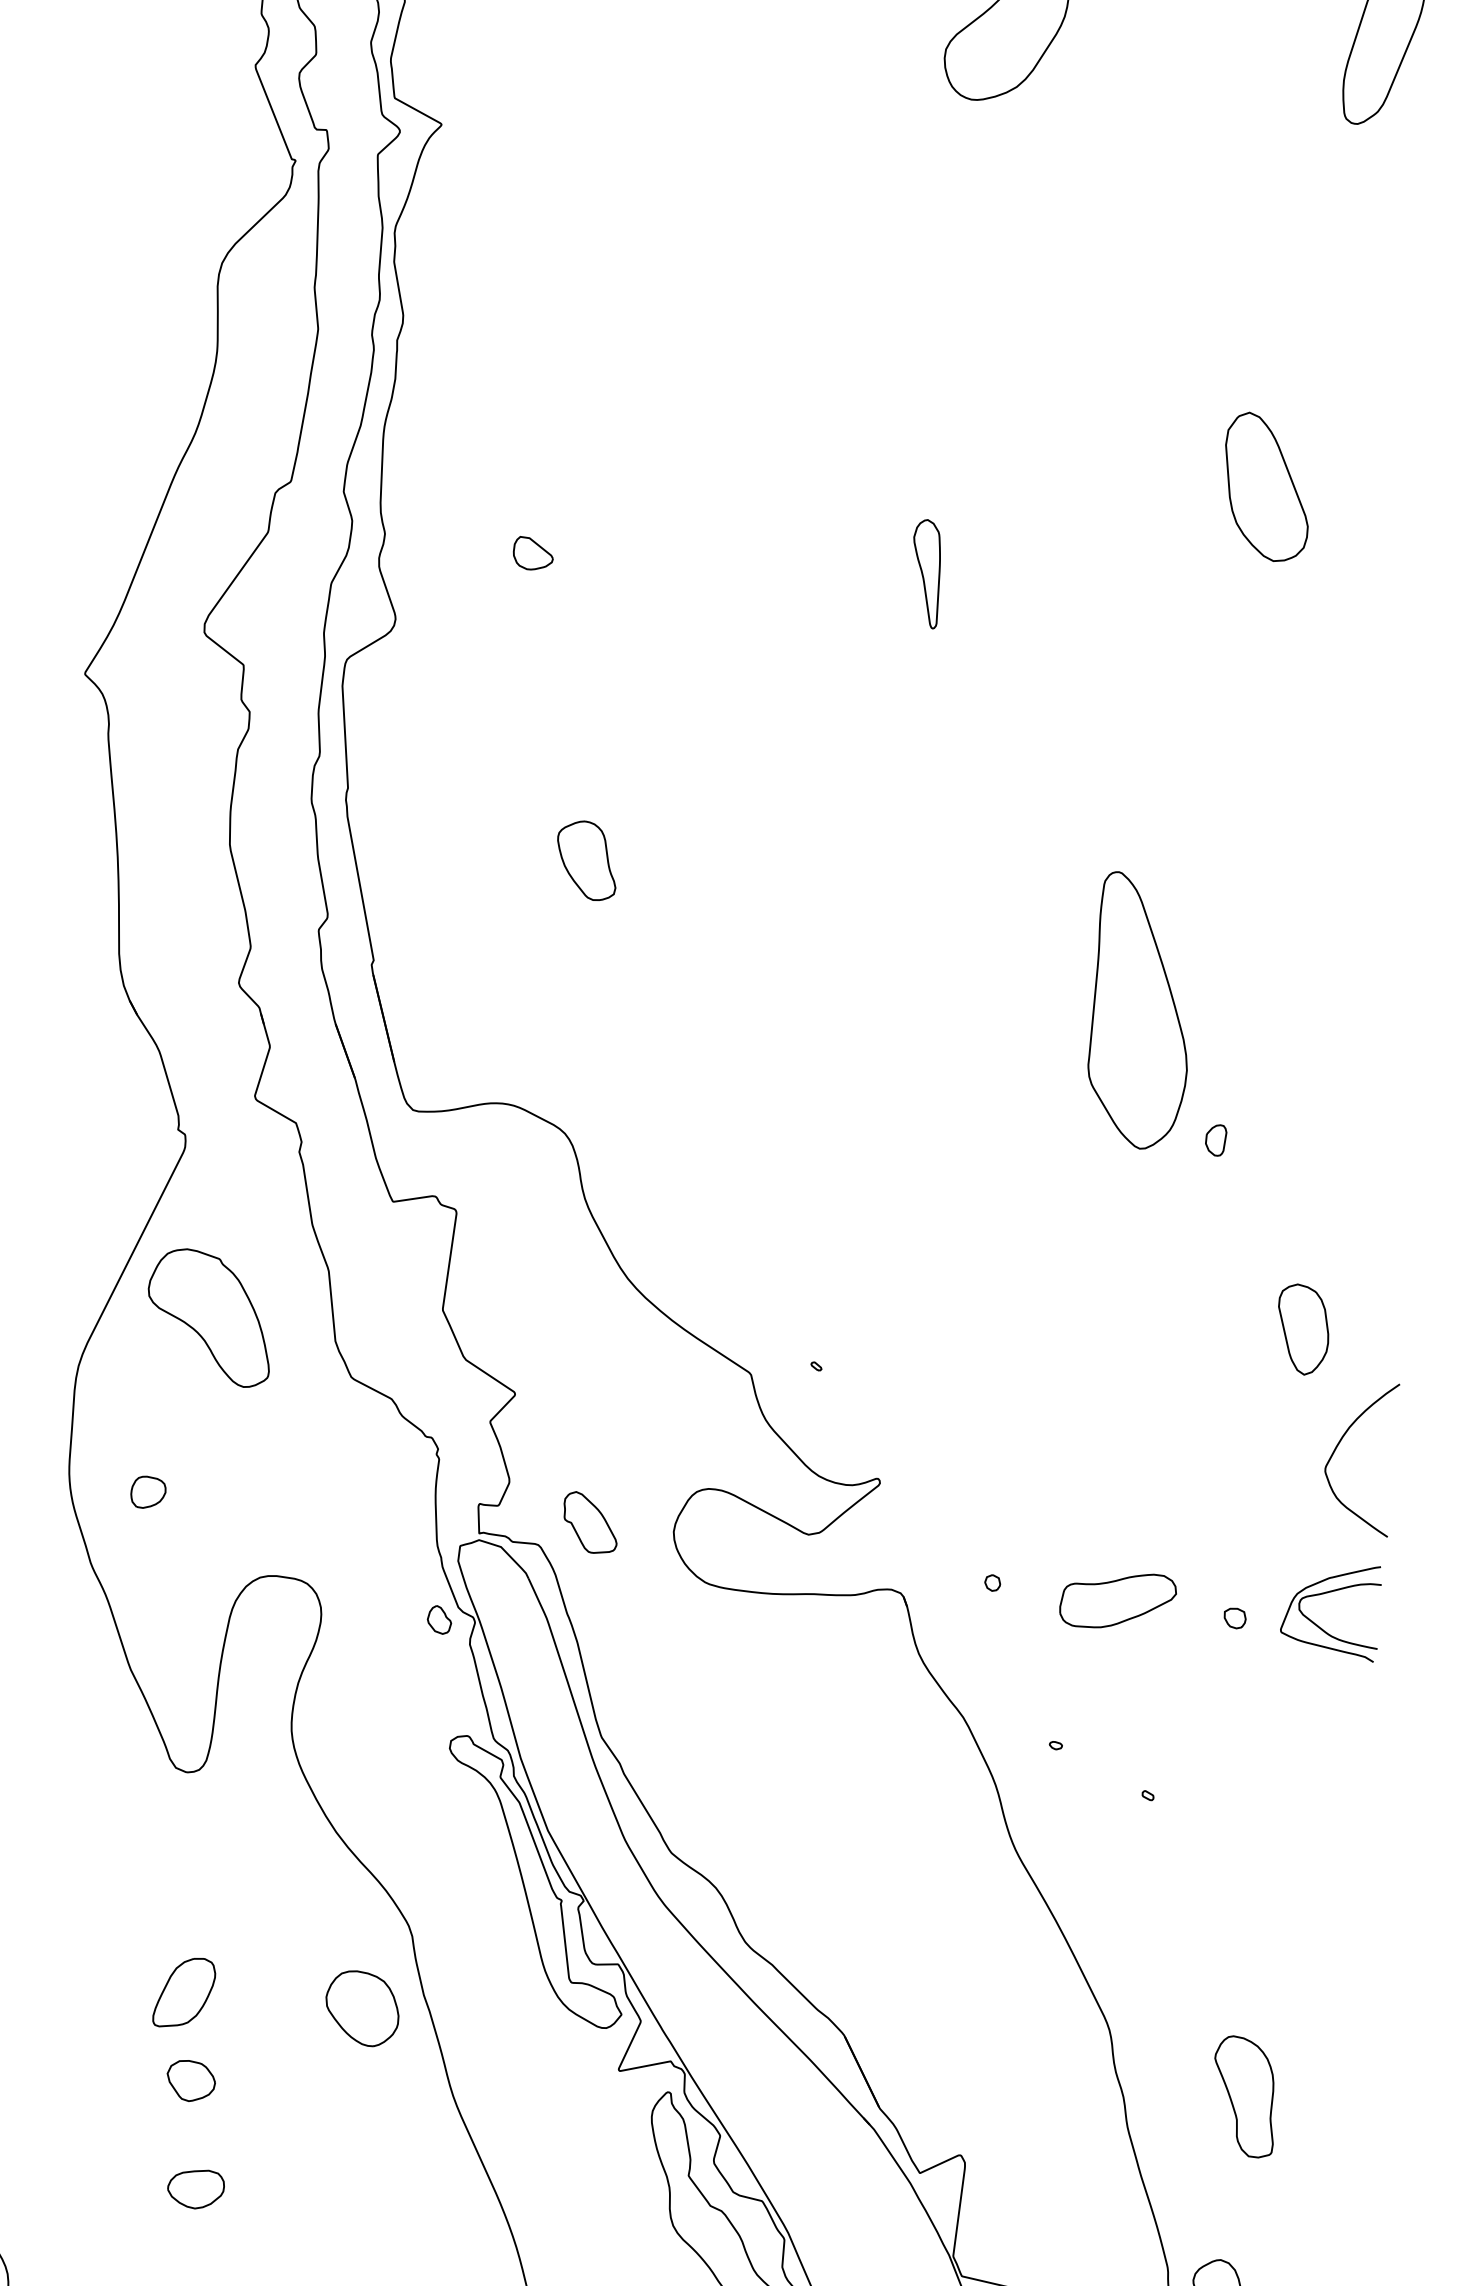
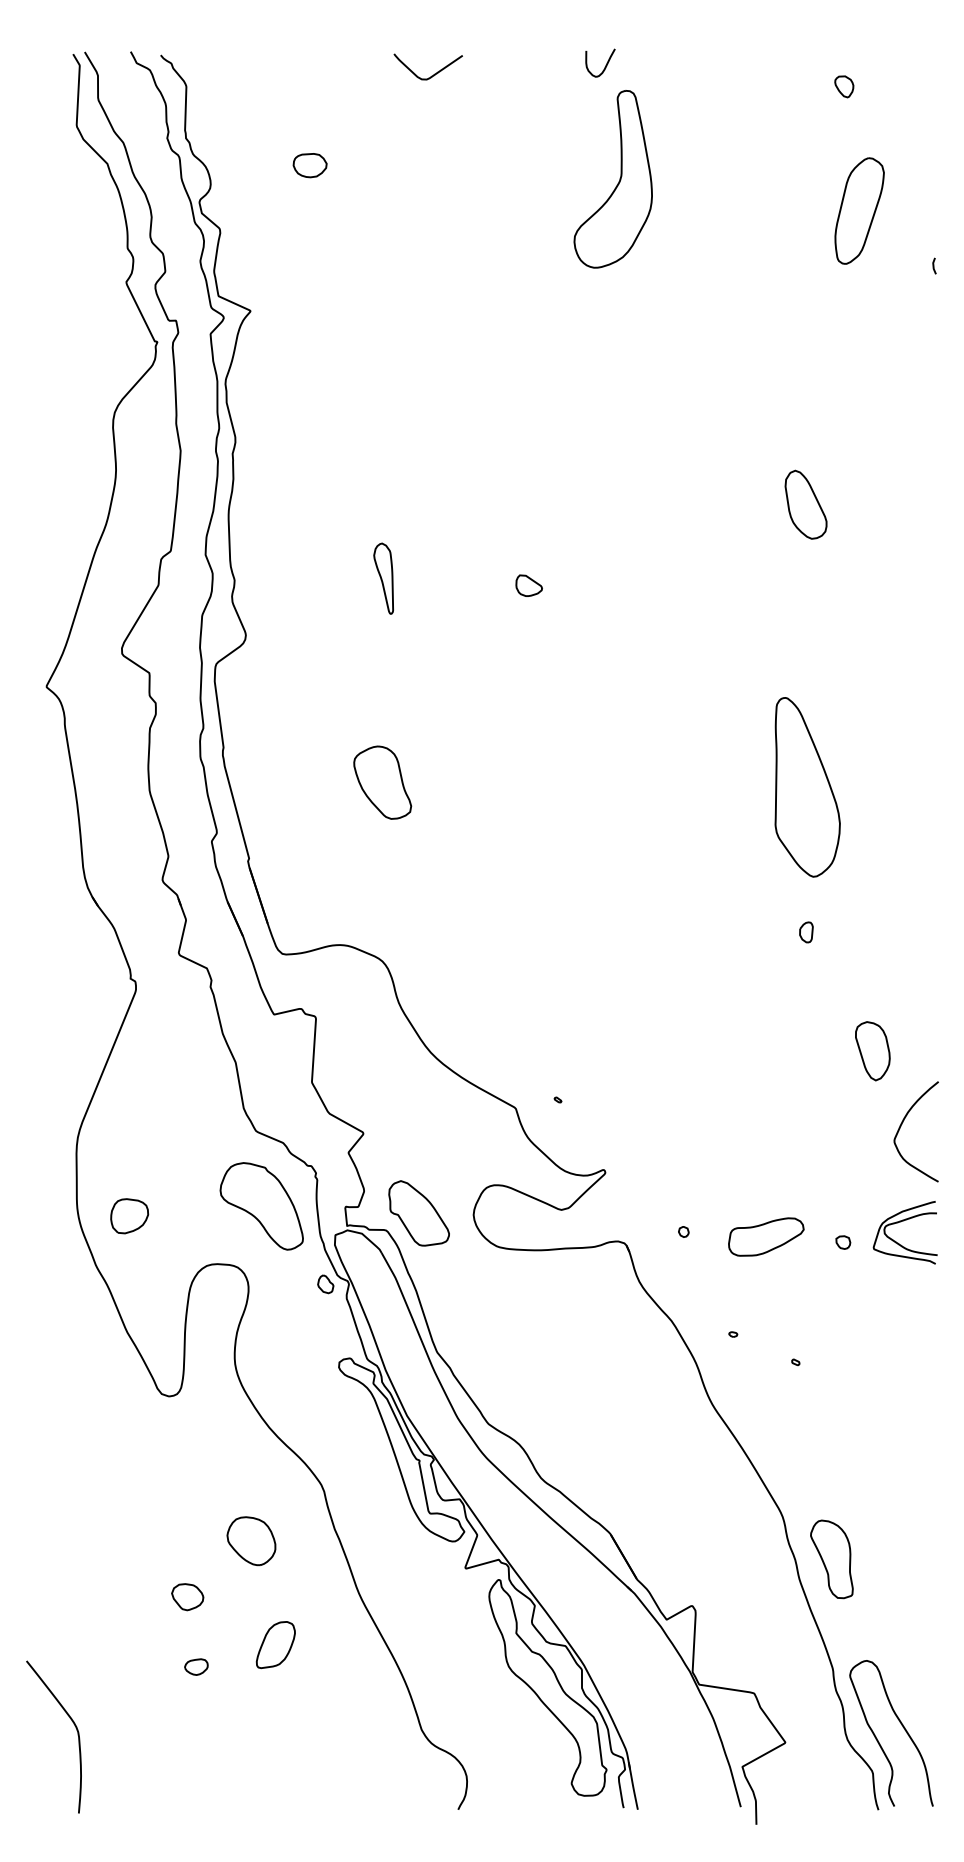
part: (1265, 486) -> (805, 504), size x0.71
part: (532, 553) -> (528, 585), moved
part: (925, 573) -> (383, 578), moved
part: (586, 860) -> (382, 782), size x1.43
part: (1141, 1011) -> (807, 787), moved
part: (209, 1317) -> (261, 1206), moved
part: (147, 1492) -> (129, 1216), size x1.67
part: (589, 1522) -> (418, 1213), size x1.67
part: (183, 1993) -> (275, 1645), moved
part: (362, 2009) -> (251, 1541), moved
part: (1243, 2096) -> (831, 1559), moved
part: (196, 2188) -> (196, 1666), size x0.62

